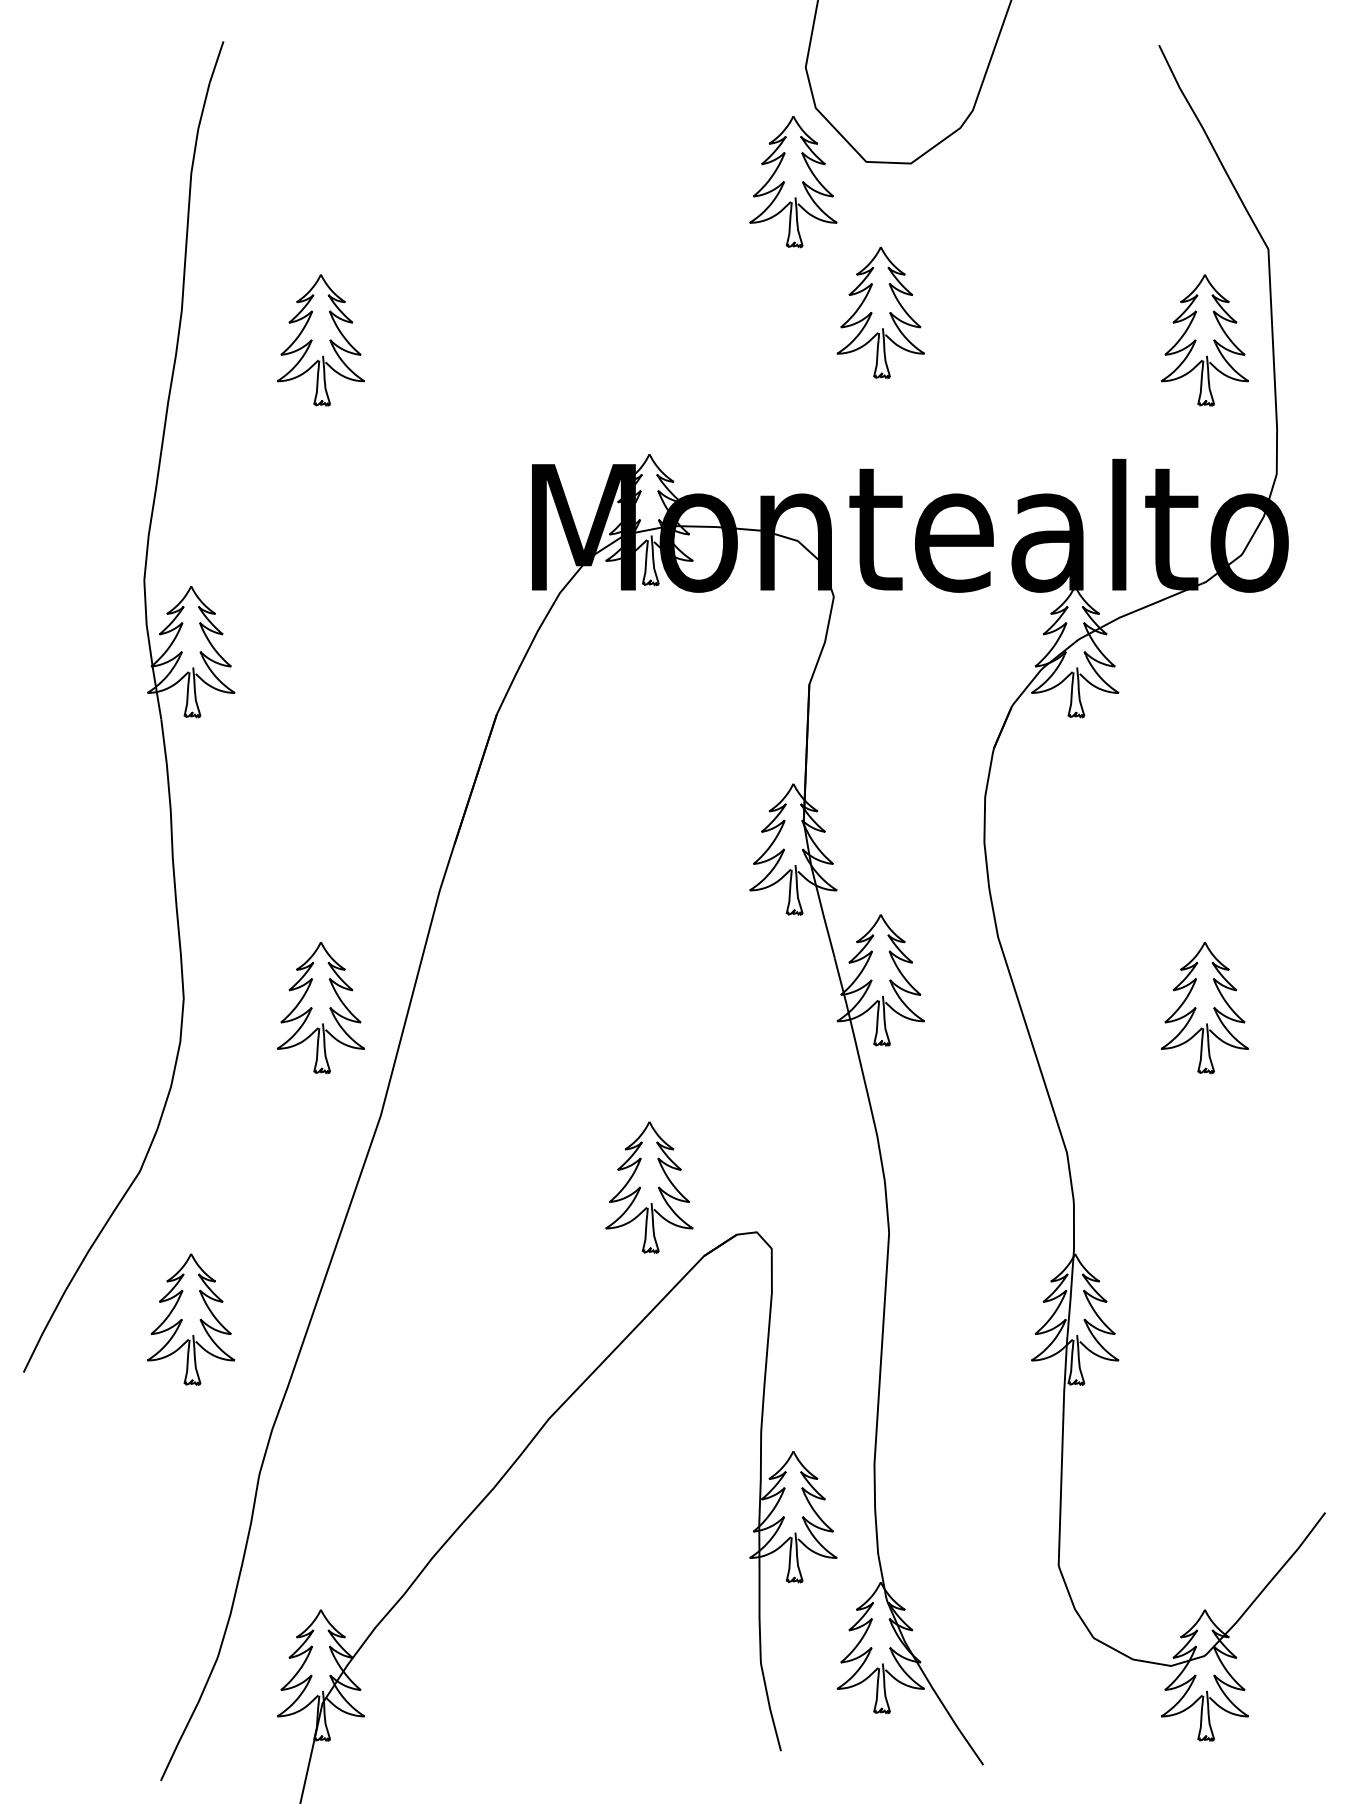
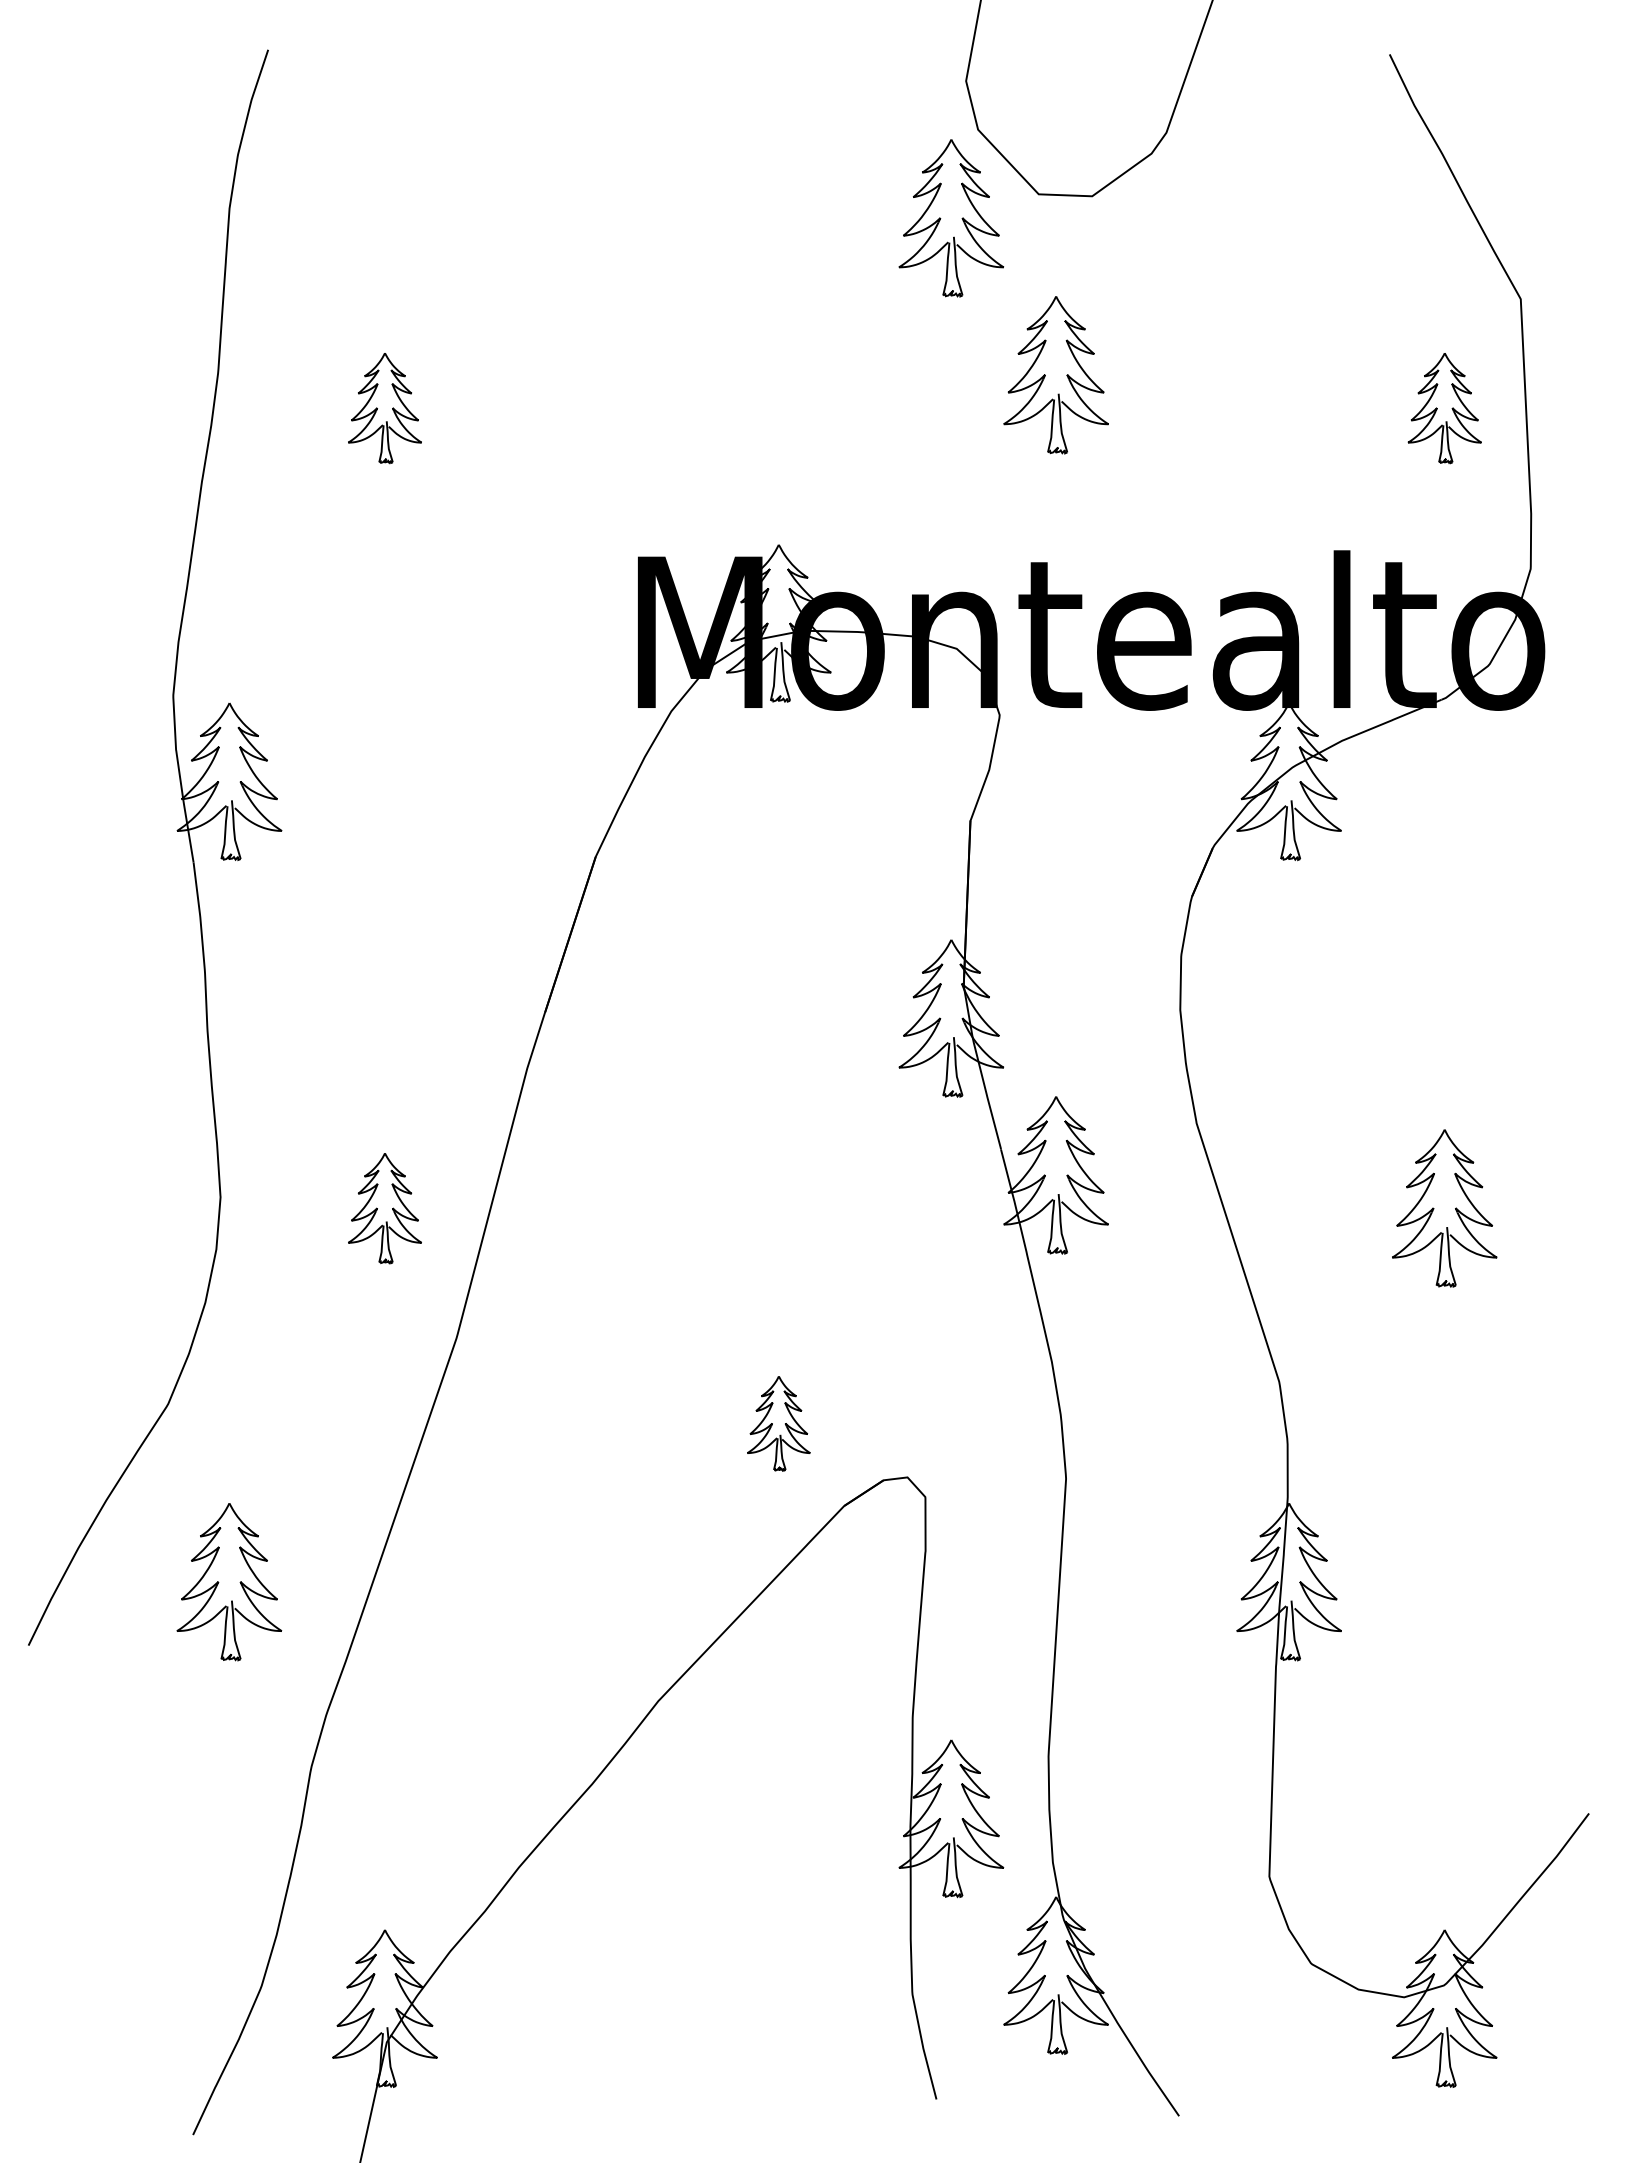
part: (320, 340) -> (384, 408), size x0.7
part: (1204, 340) -> (1444, 408), size x0.7
part: (320, 1007) -> (384, 1208), size x0.7
part: (649, 1187) -> (778, 1423), size x0.6

